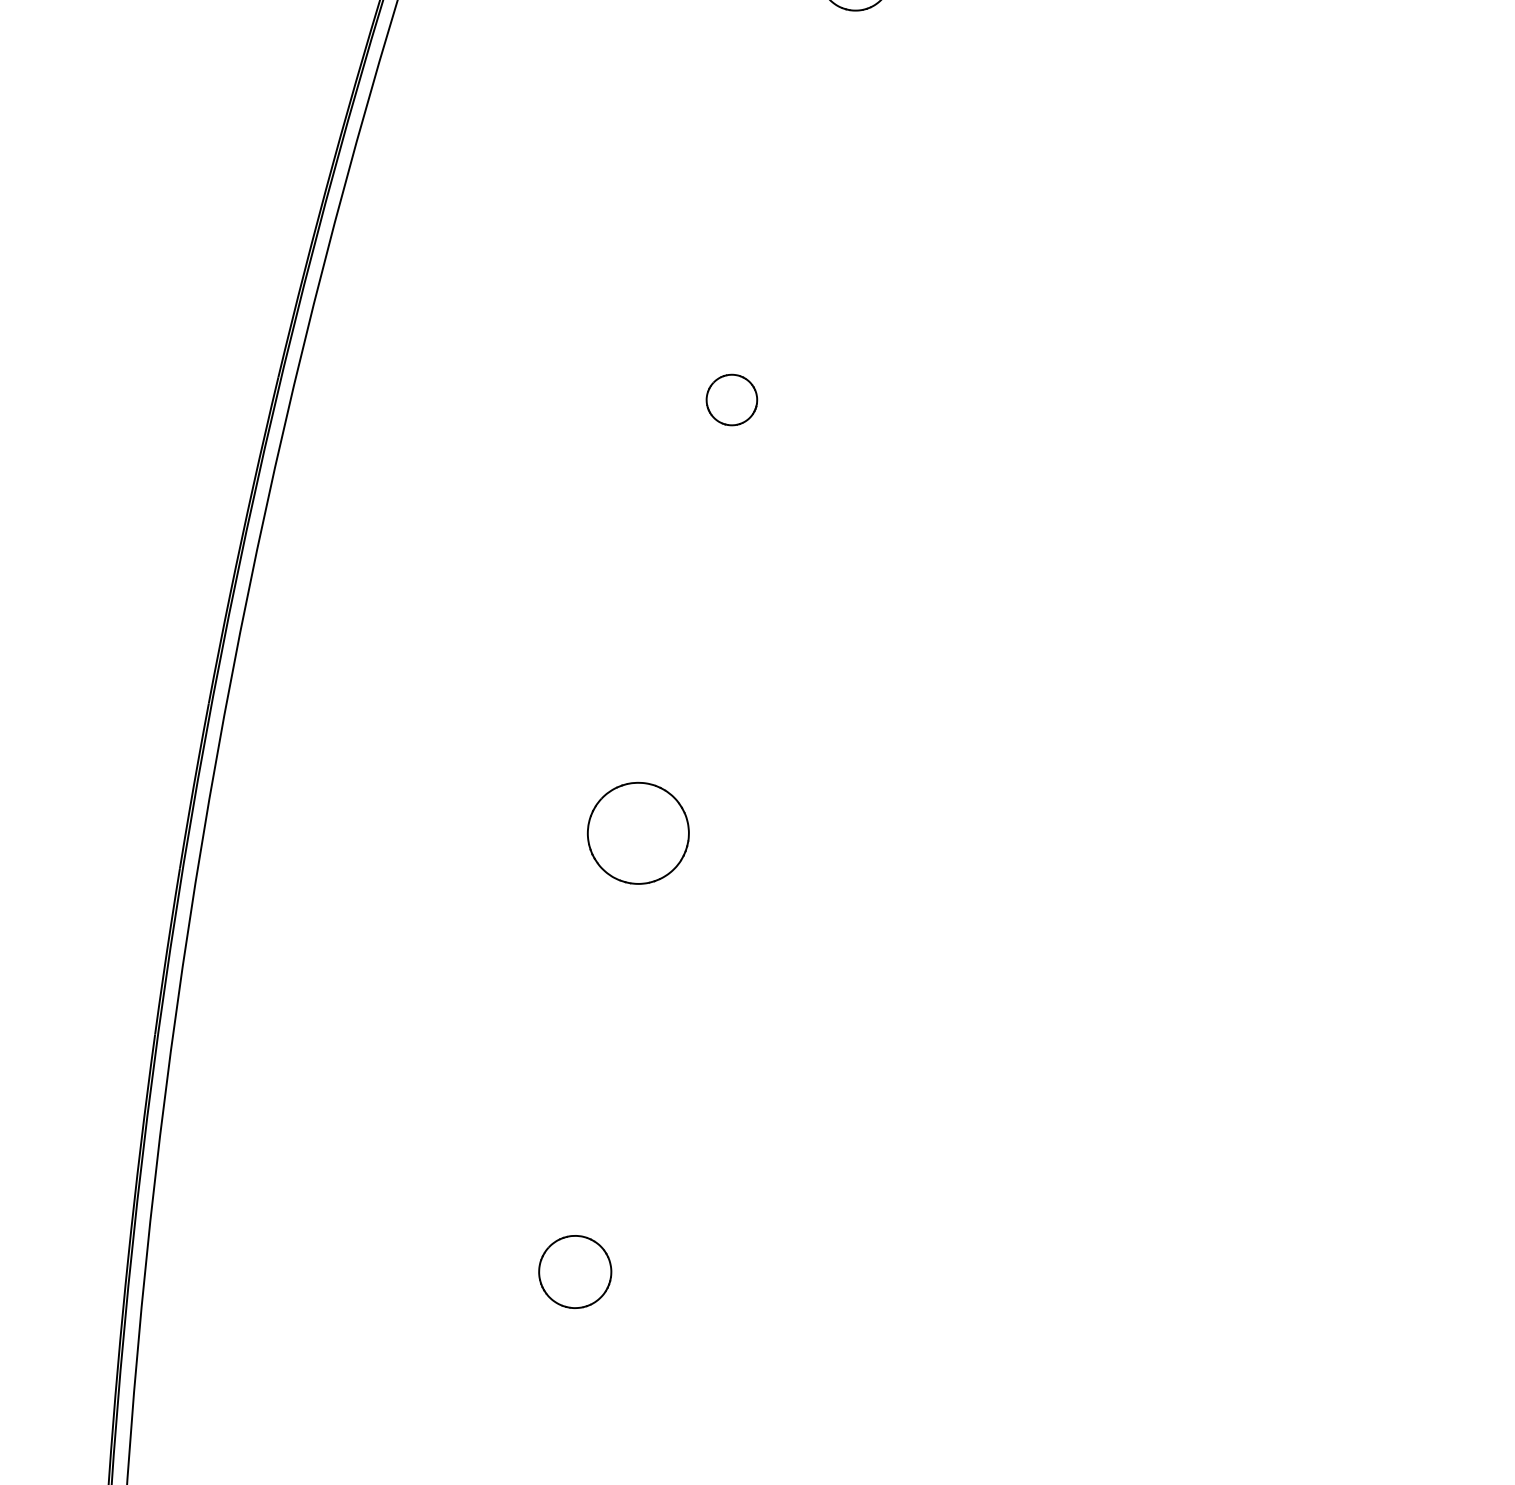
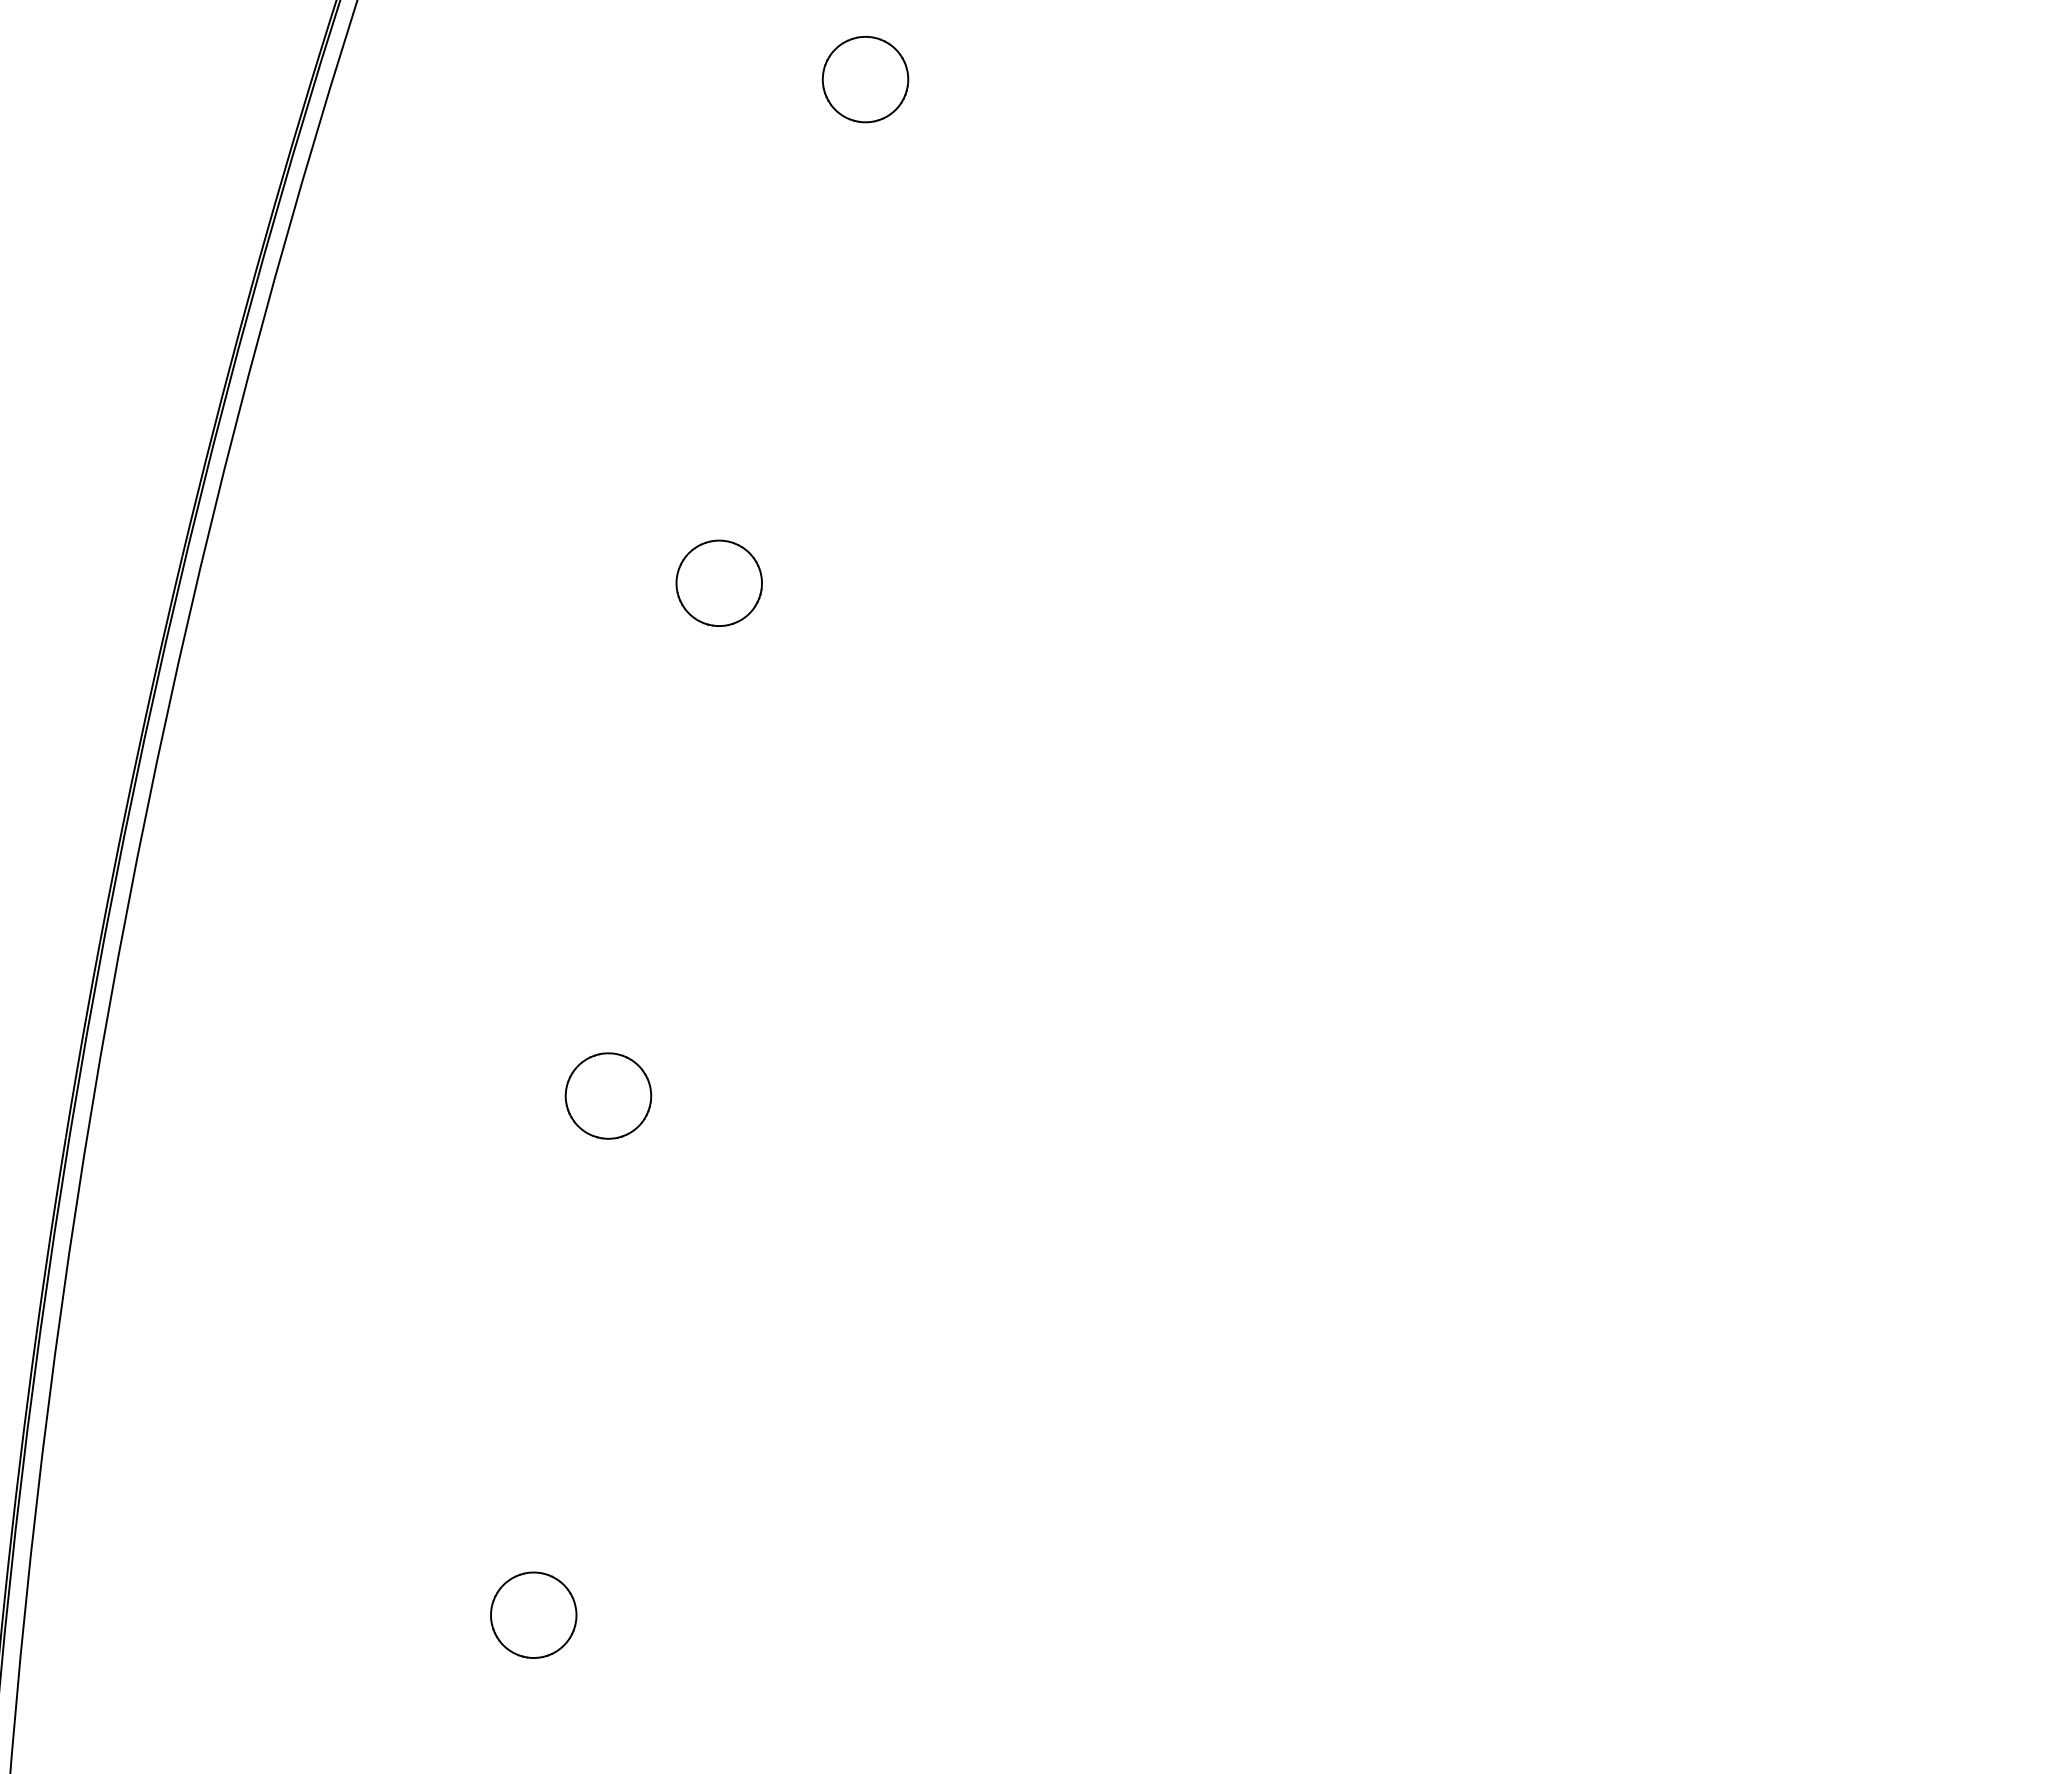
part: (731, 399) -> (718, 582), size x1.43
part: (638, 832) -> (608, 1095), size x0.71

